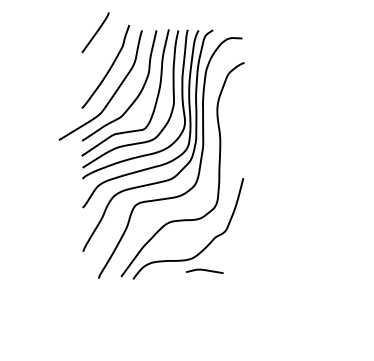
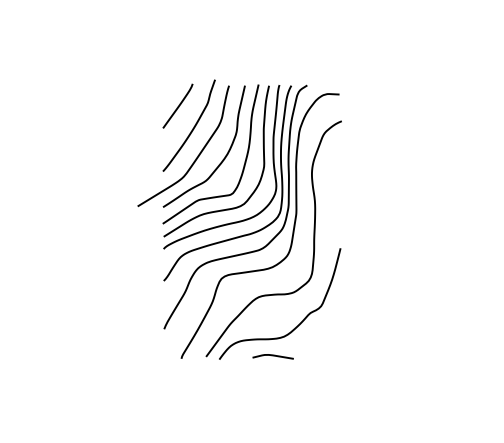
line: (96, 32) -> (178, 105), moved
curve: (204, 271) -> (272, 356), moved

